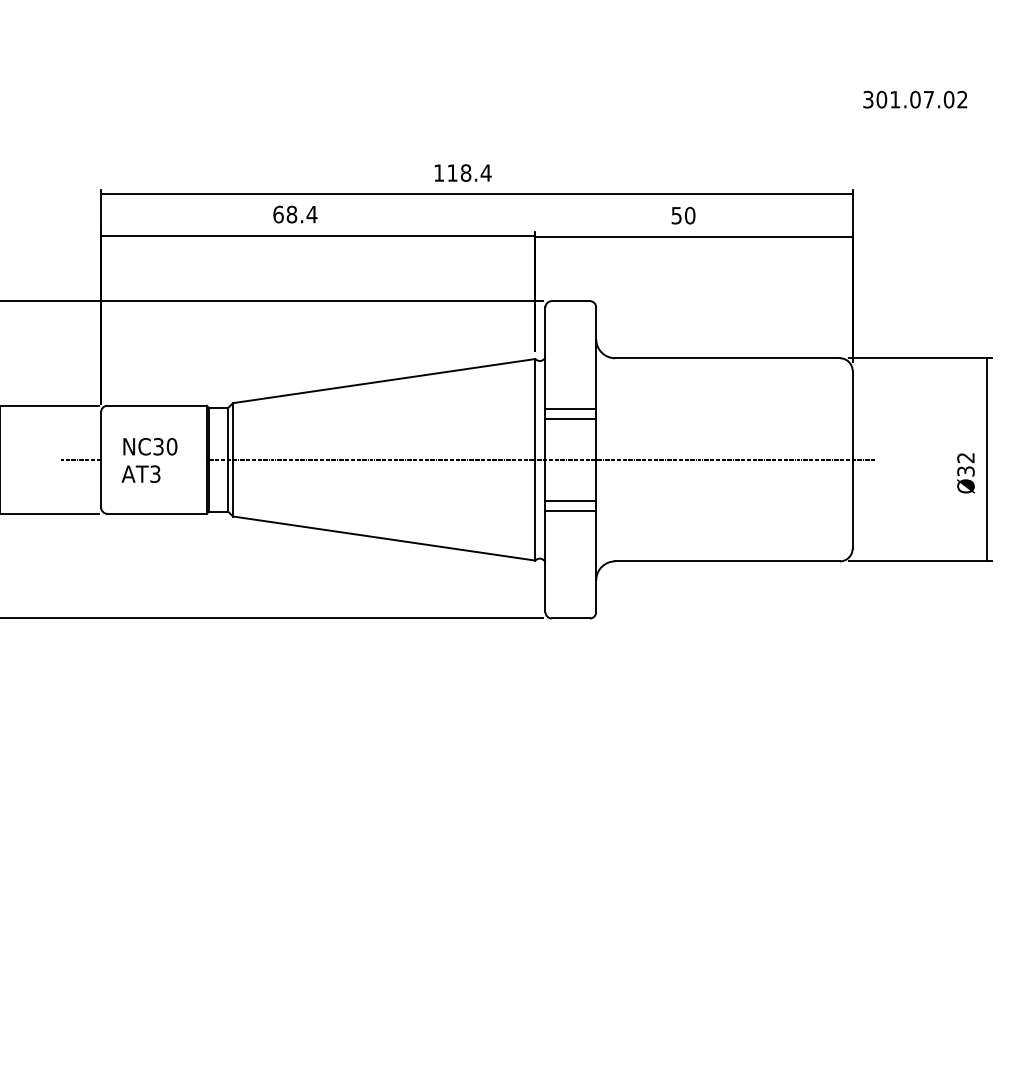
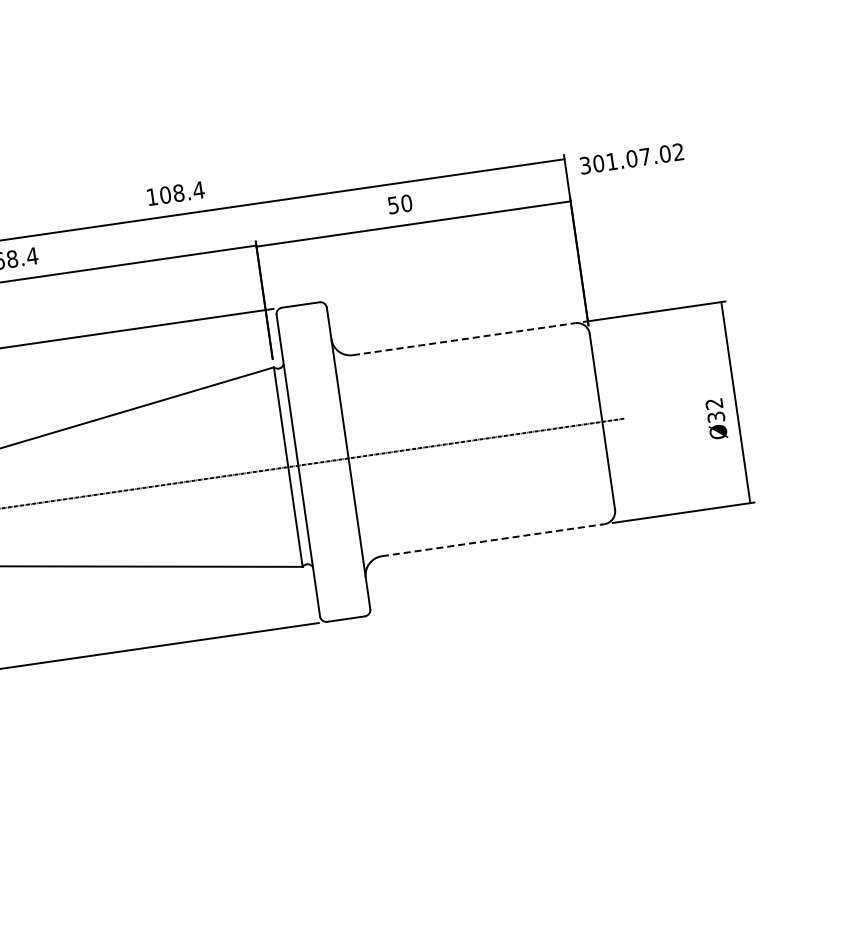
text: (915, 99) -> (632, 158), moved
text: (452, 172) -> (165, 194), 118.4 -> 108.4
line: (728, 358) -> (465, 339), solid -> dashed
line: (570, 408) -> (315, 411), removed
line: (570, 418) -> (317, 421), removed
line: (570, 500) -> (328, 502), removed
line: (570, 510) -> (330, 512), removed
line: (728, 561) -> (494, 540), solid -> dashed

